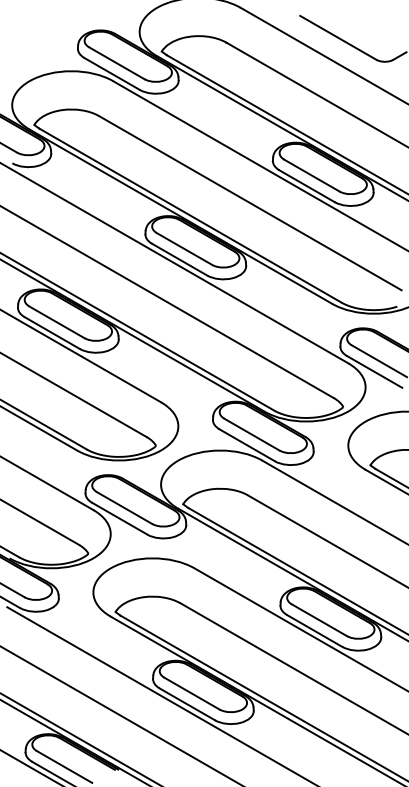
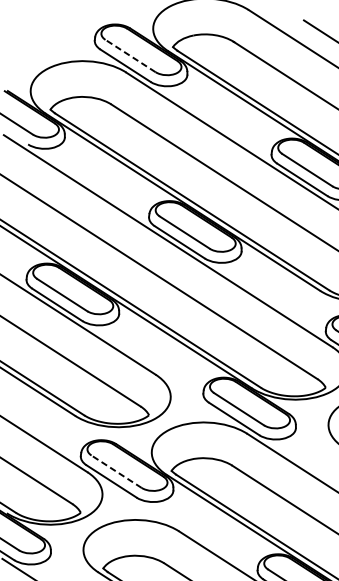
line: (116, 63) -> (130, 56), solid -> dashed
line: (124, 508) -> (116, 472), solid -> dashed

